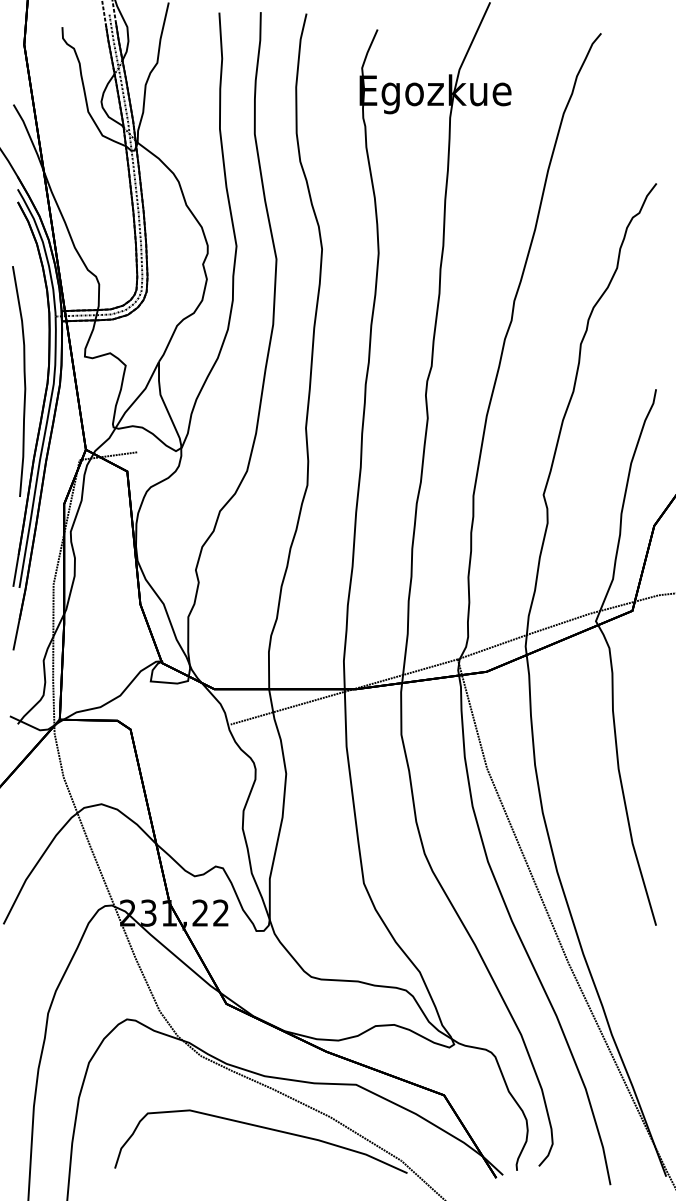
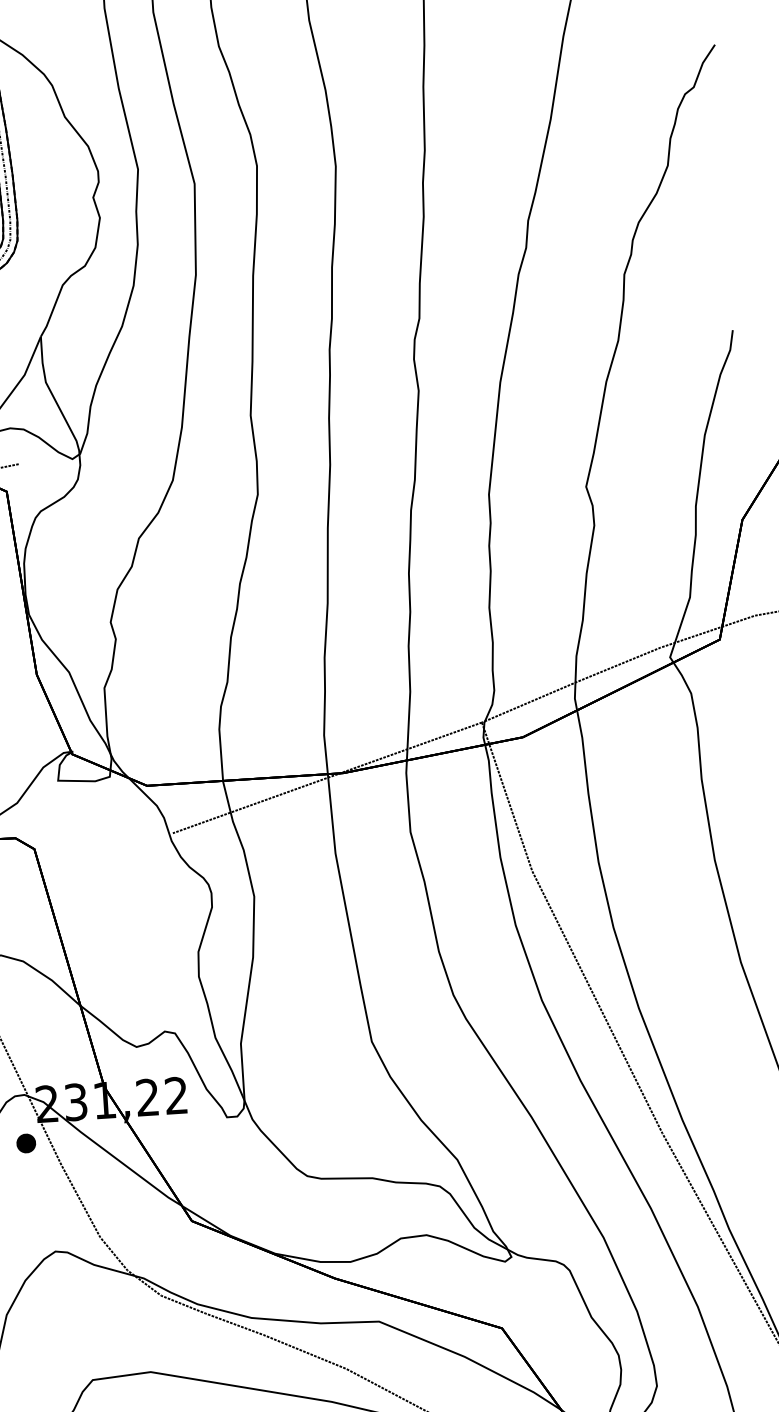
part: (110, 940) -> (25, 1143), added

